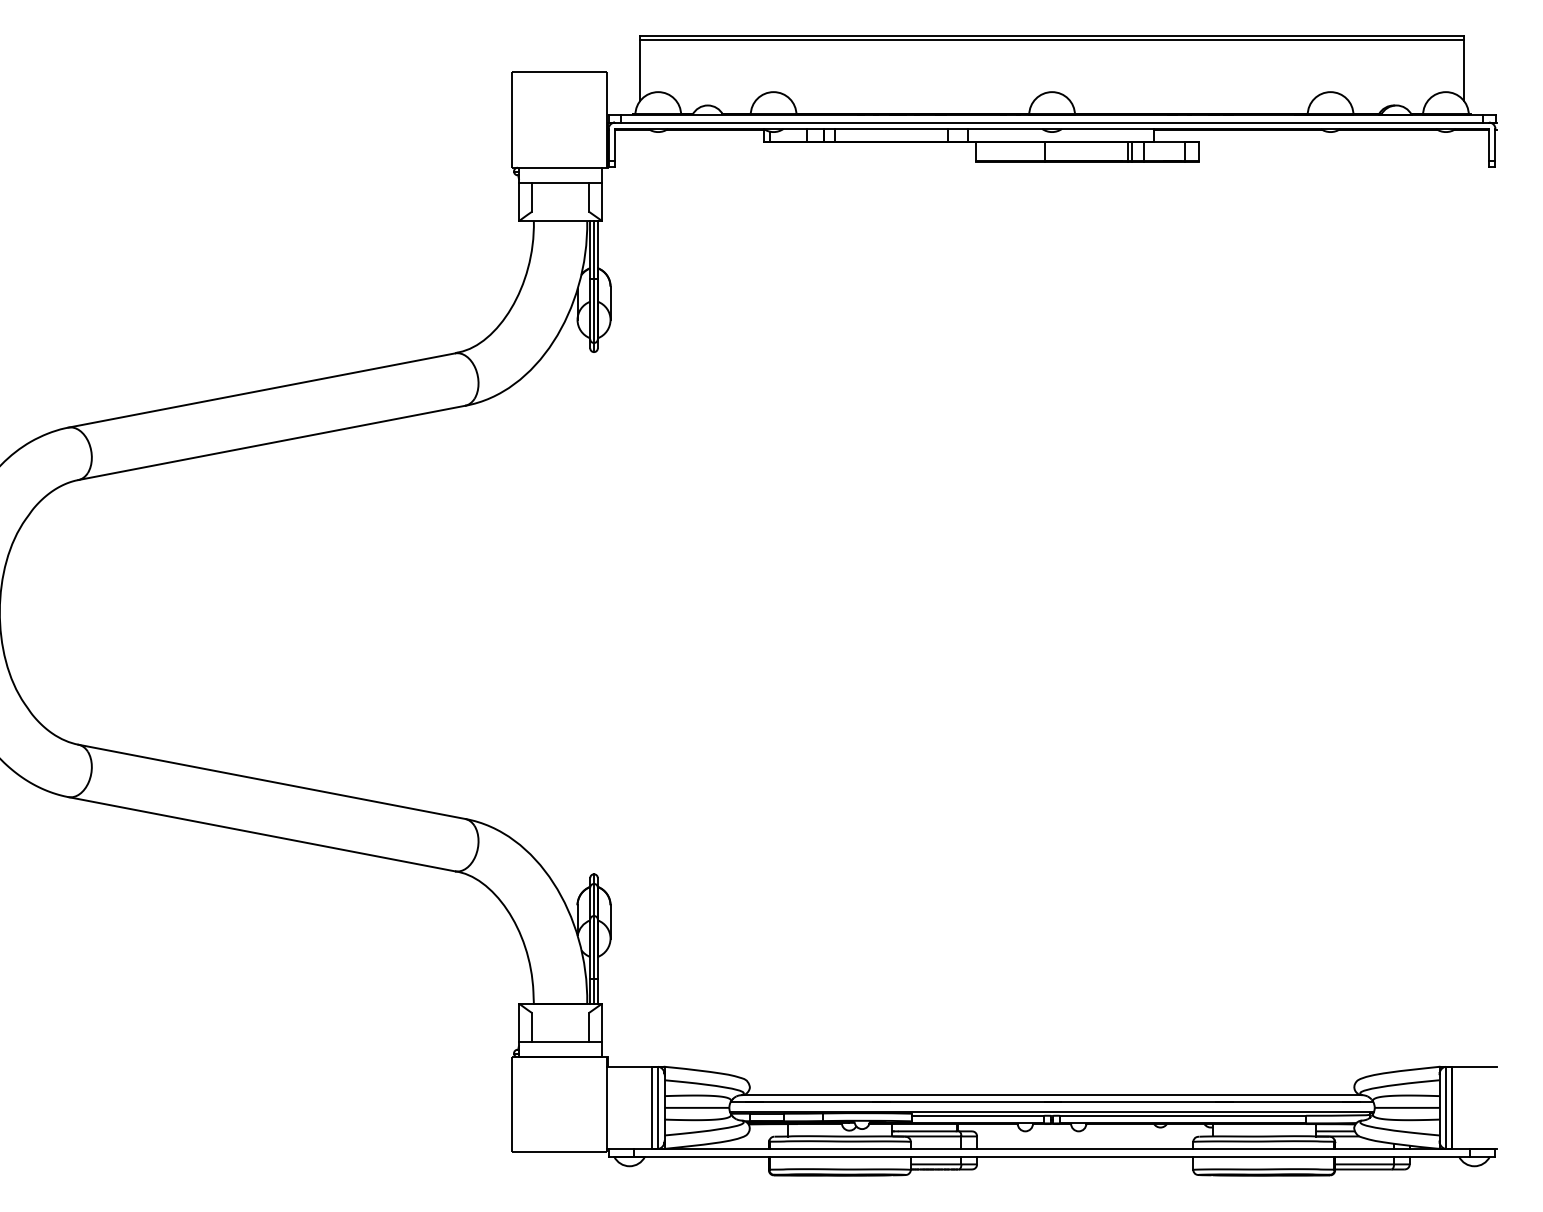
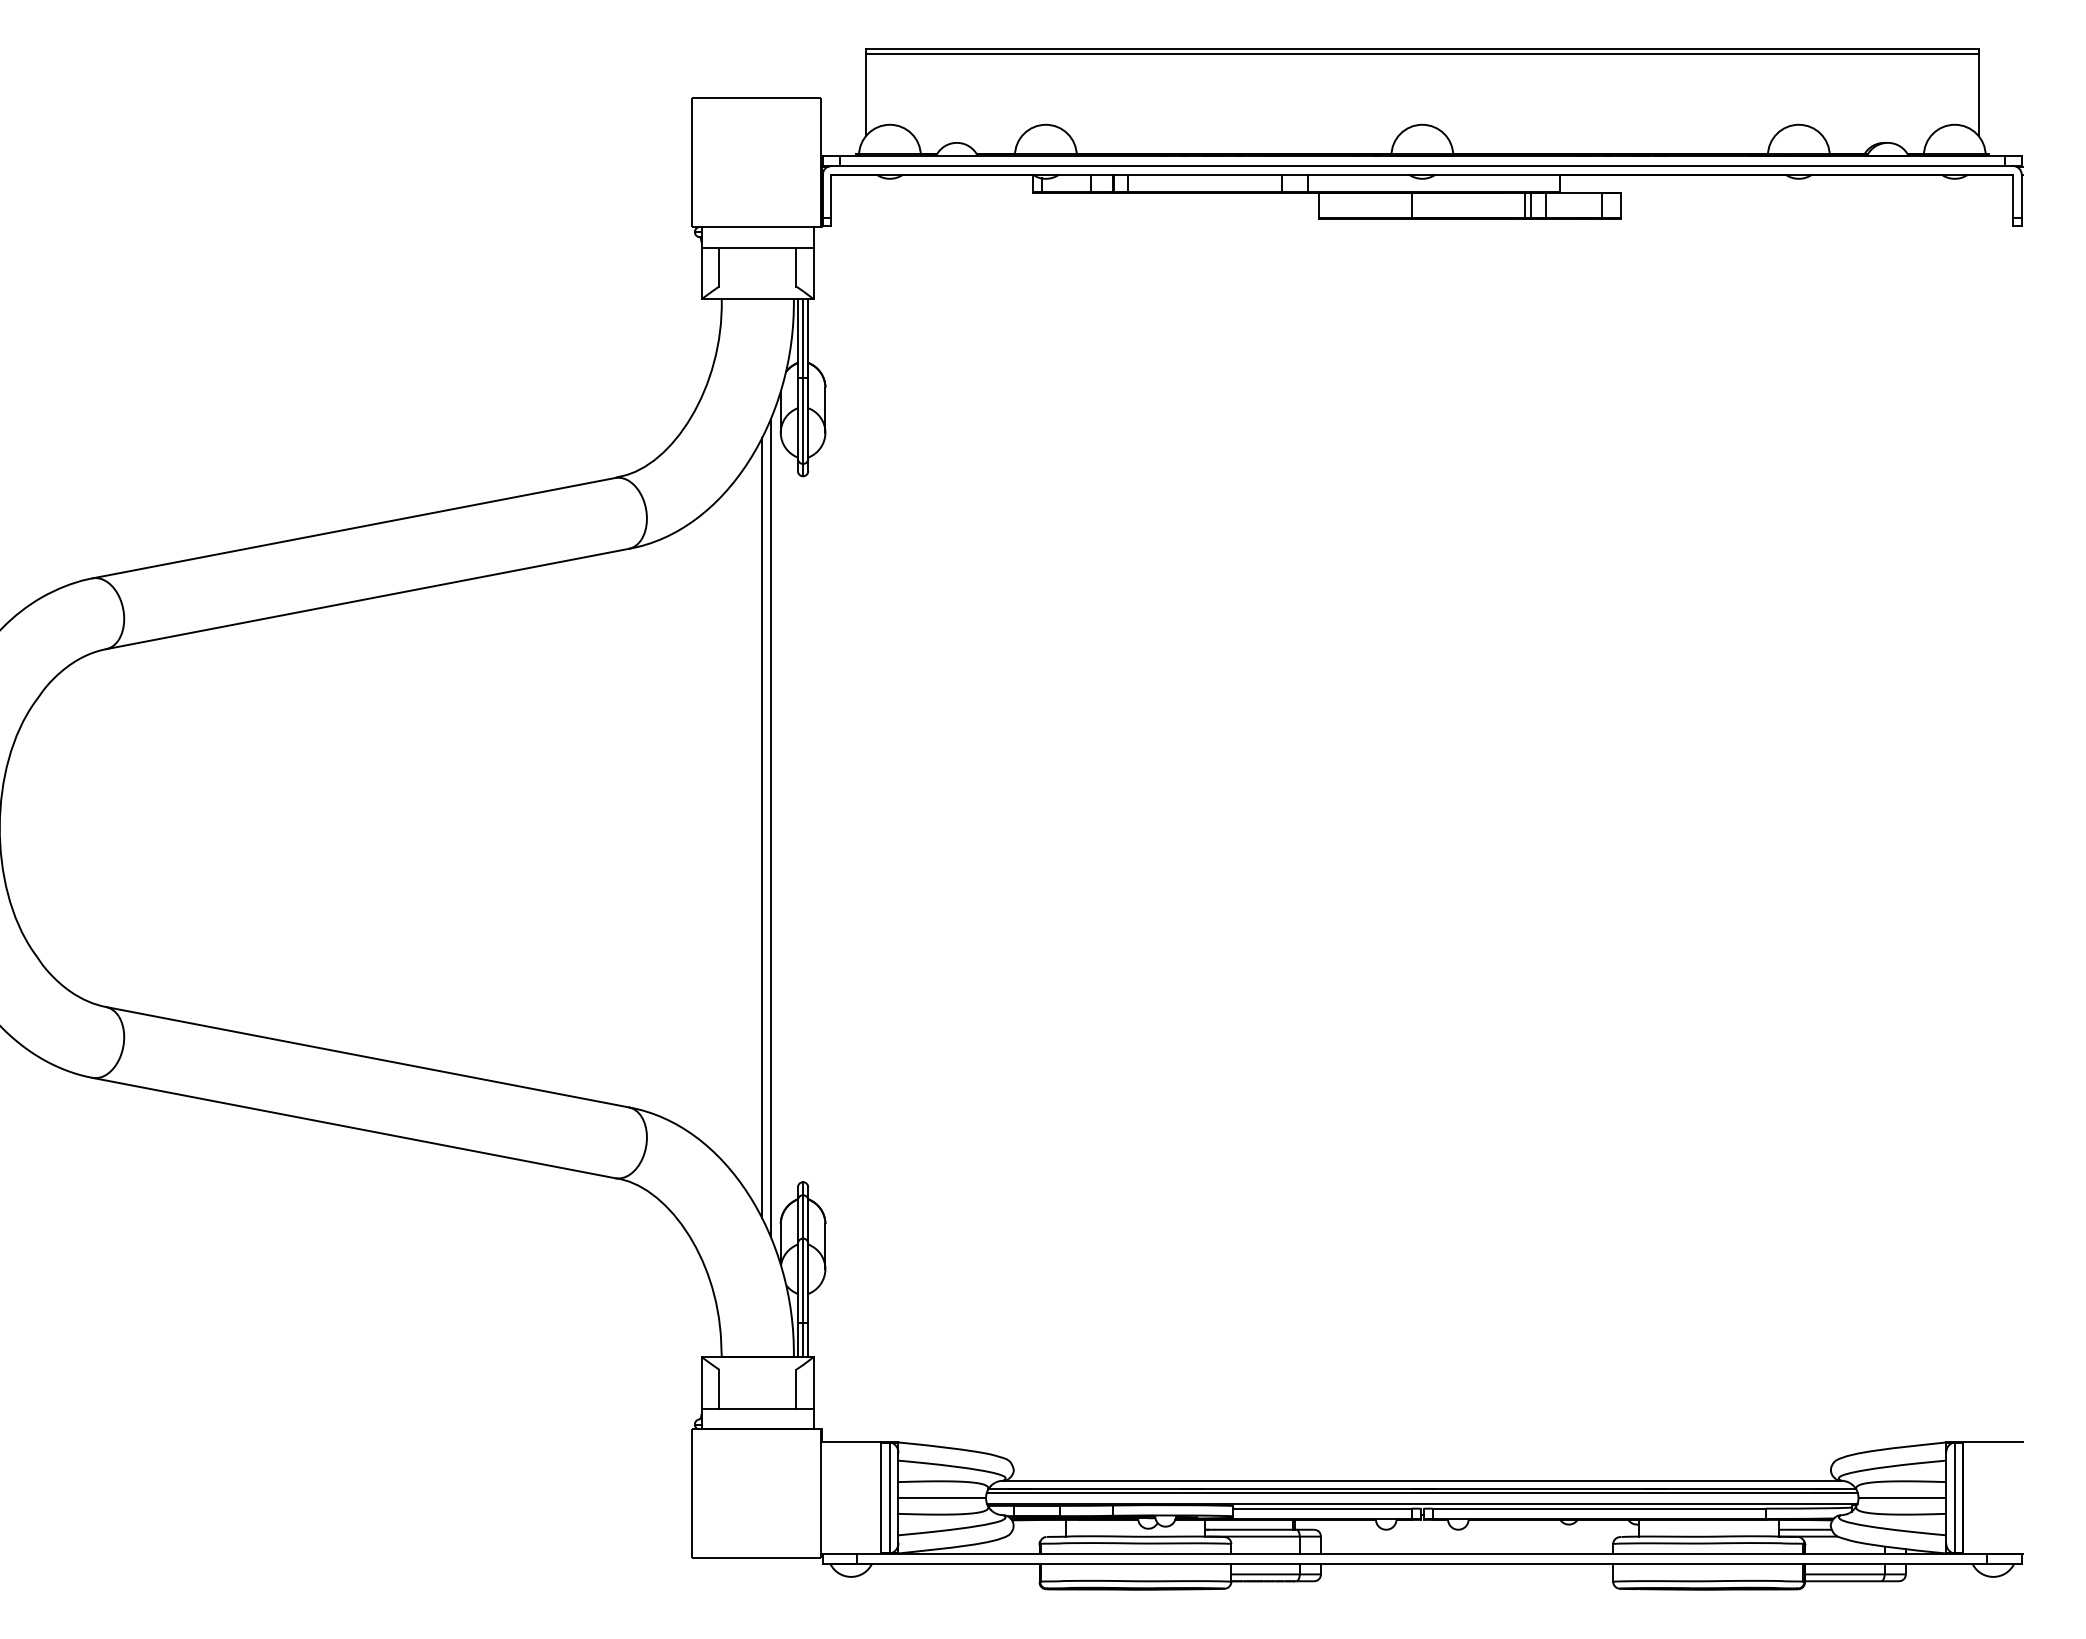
line: (569, 611) -> (770, 827), added
line: (564, 612) -> (762, 828), added
line: (1051, 1104) -> (1421, 1493), added

